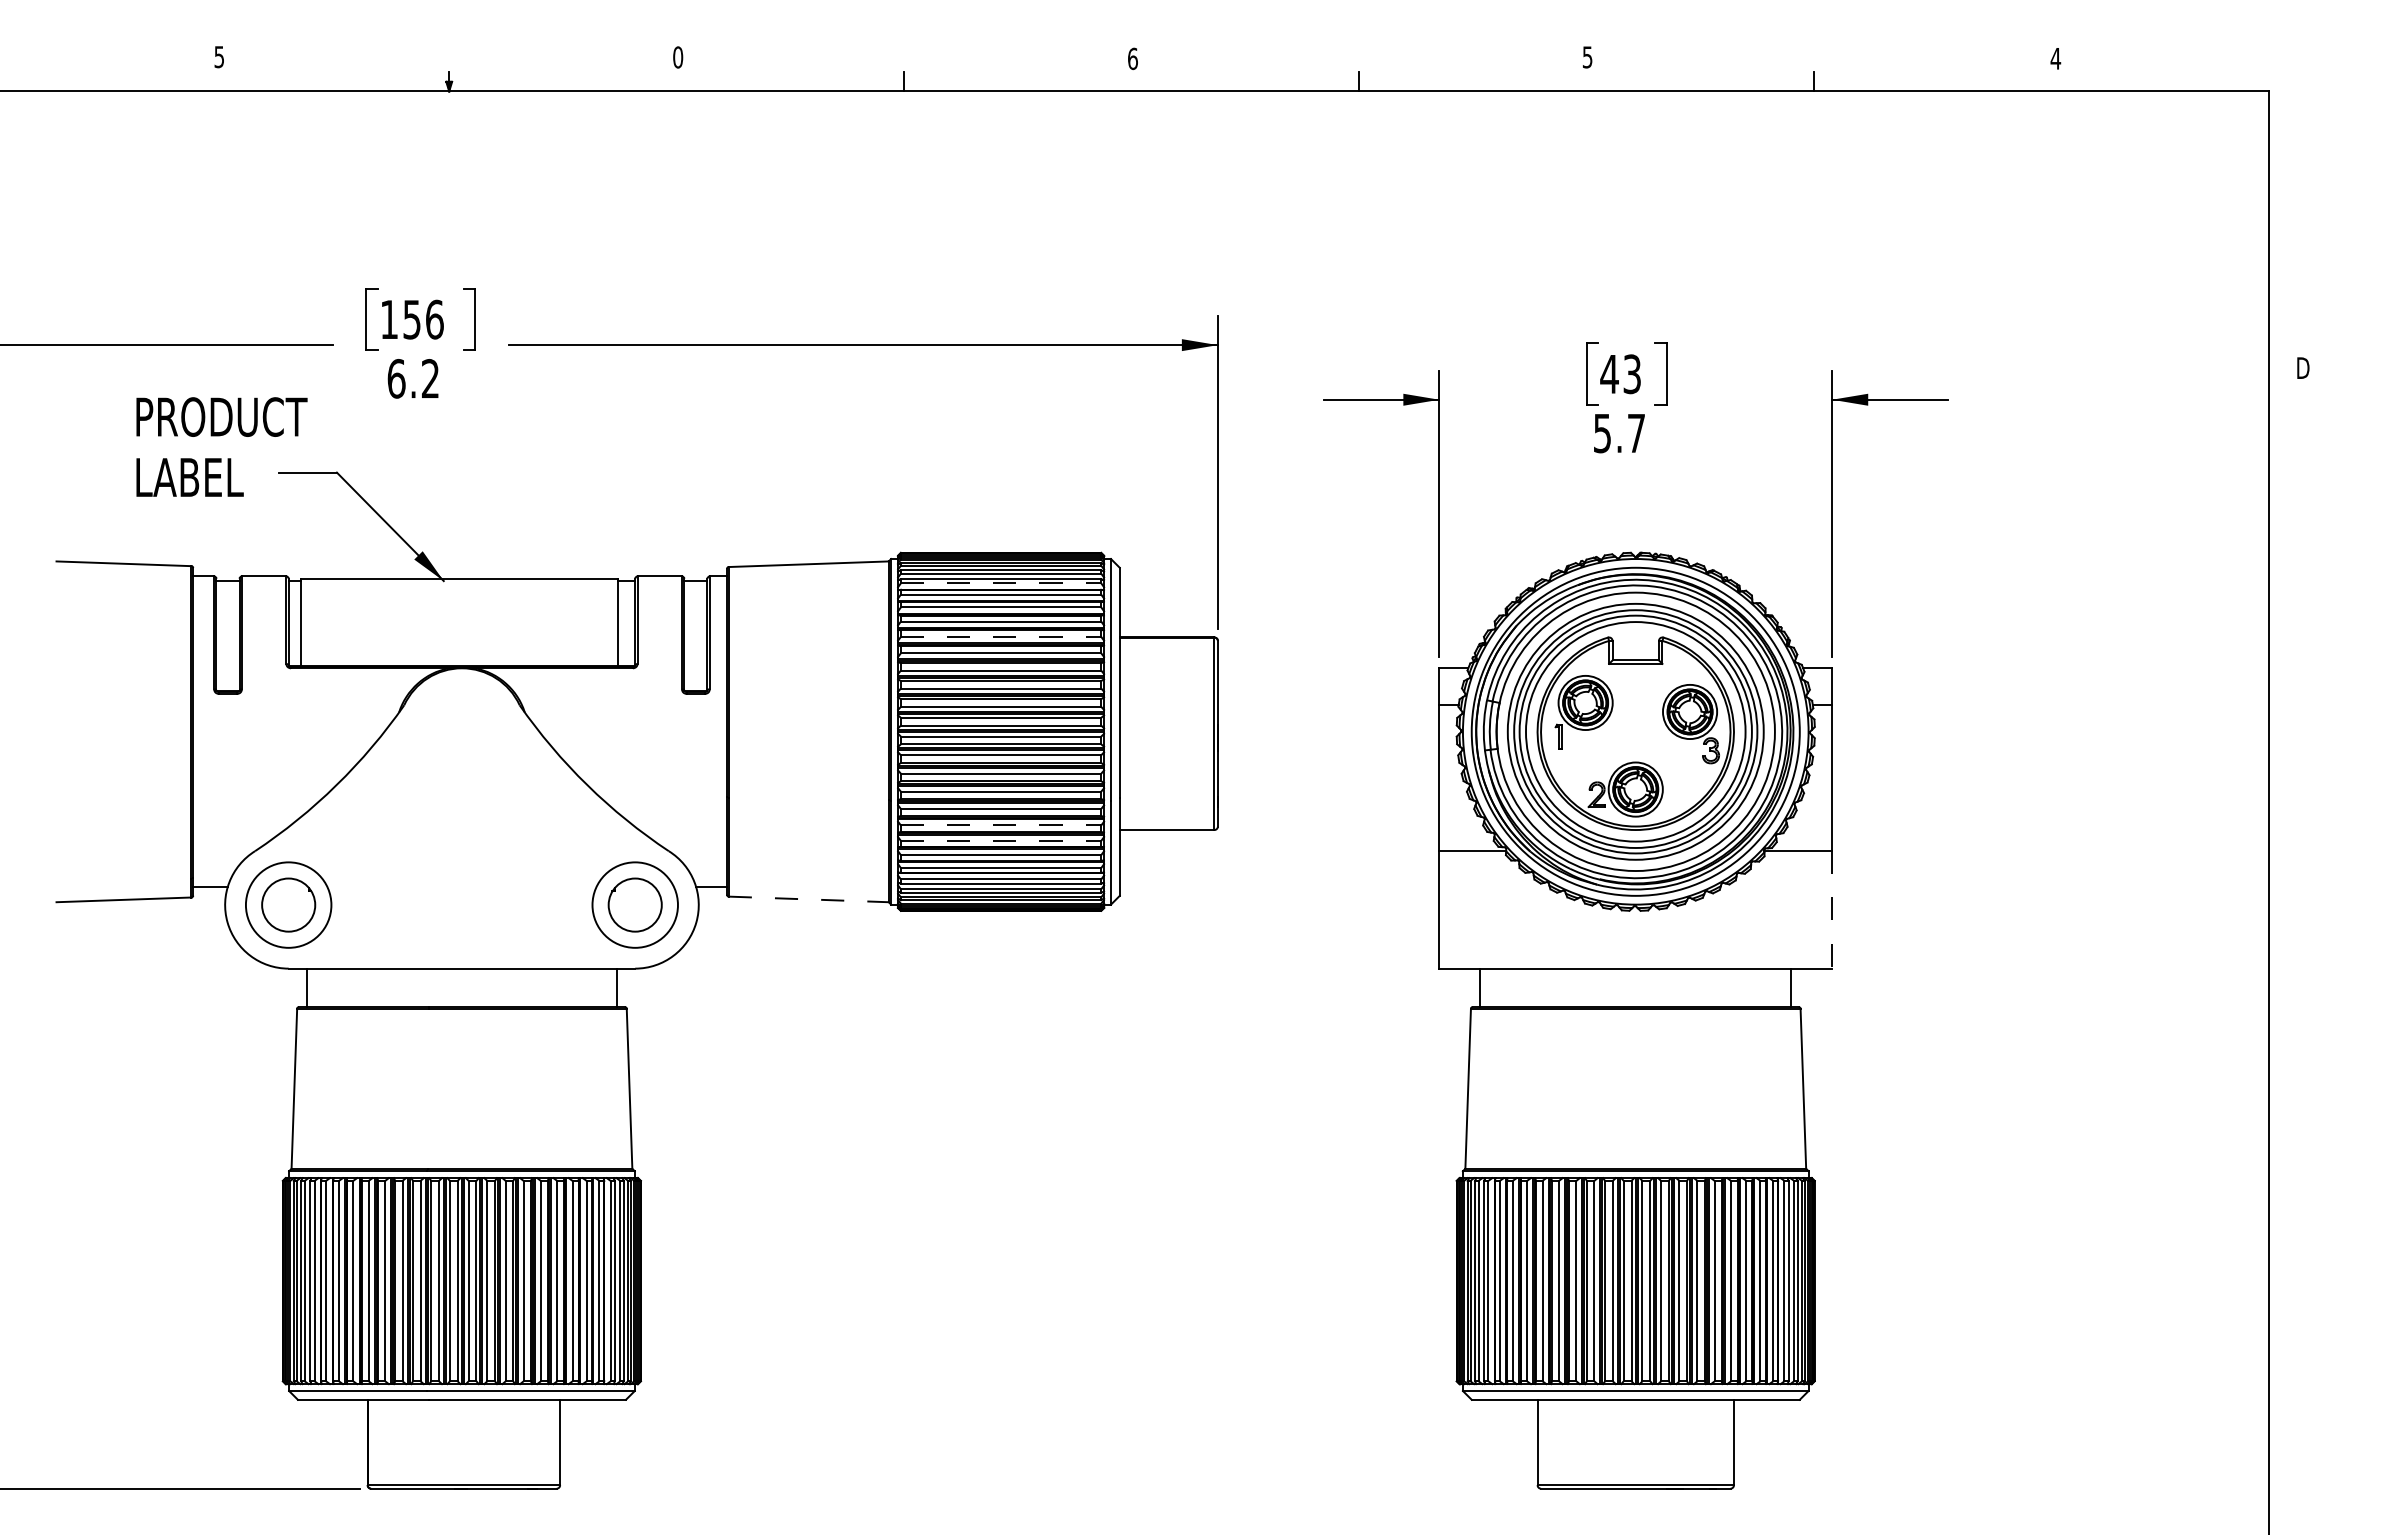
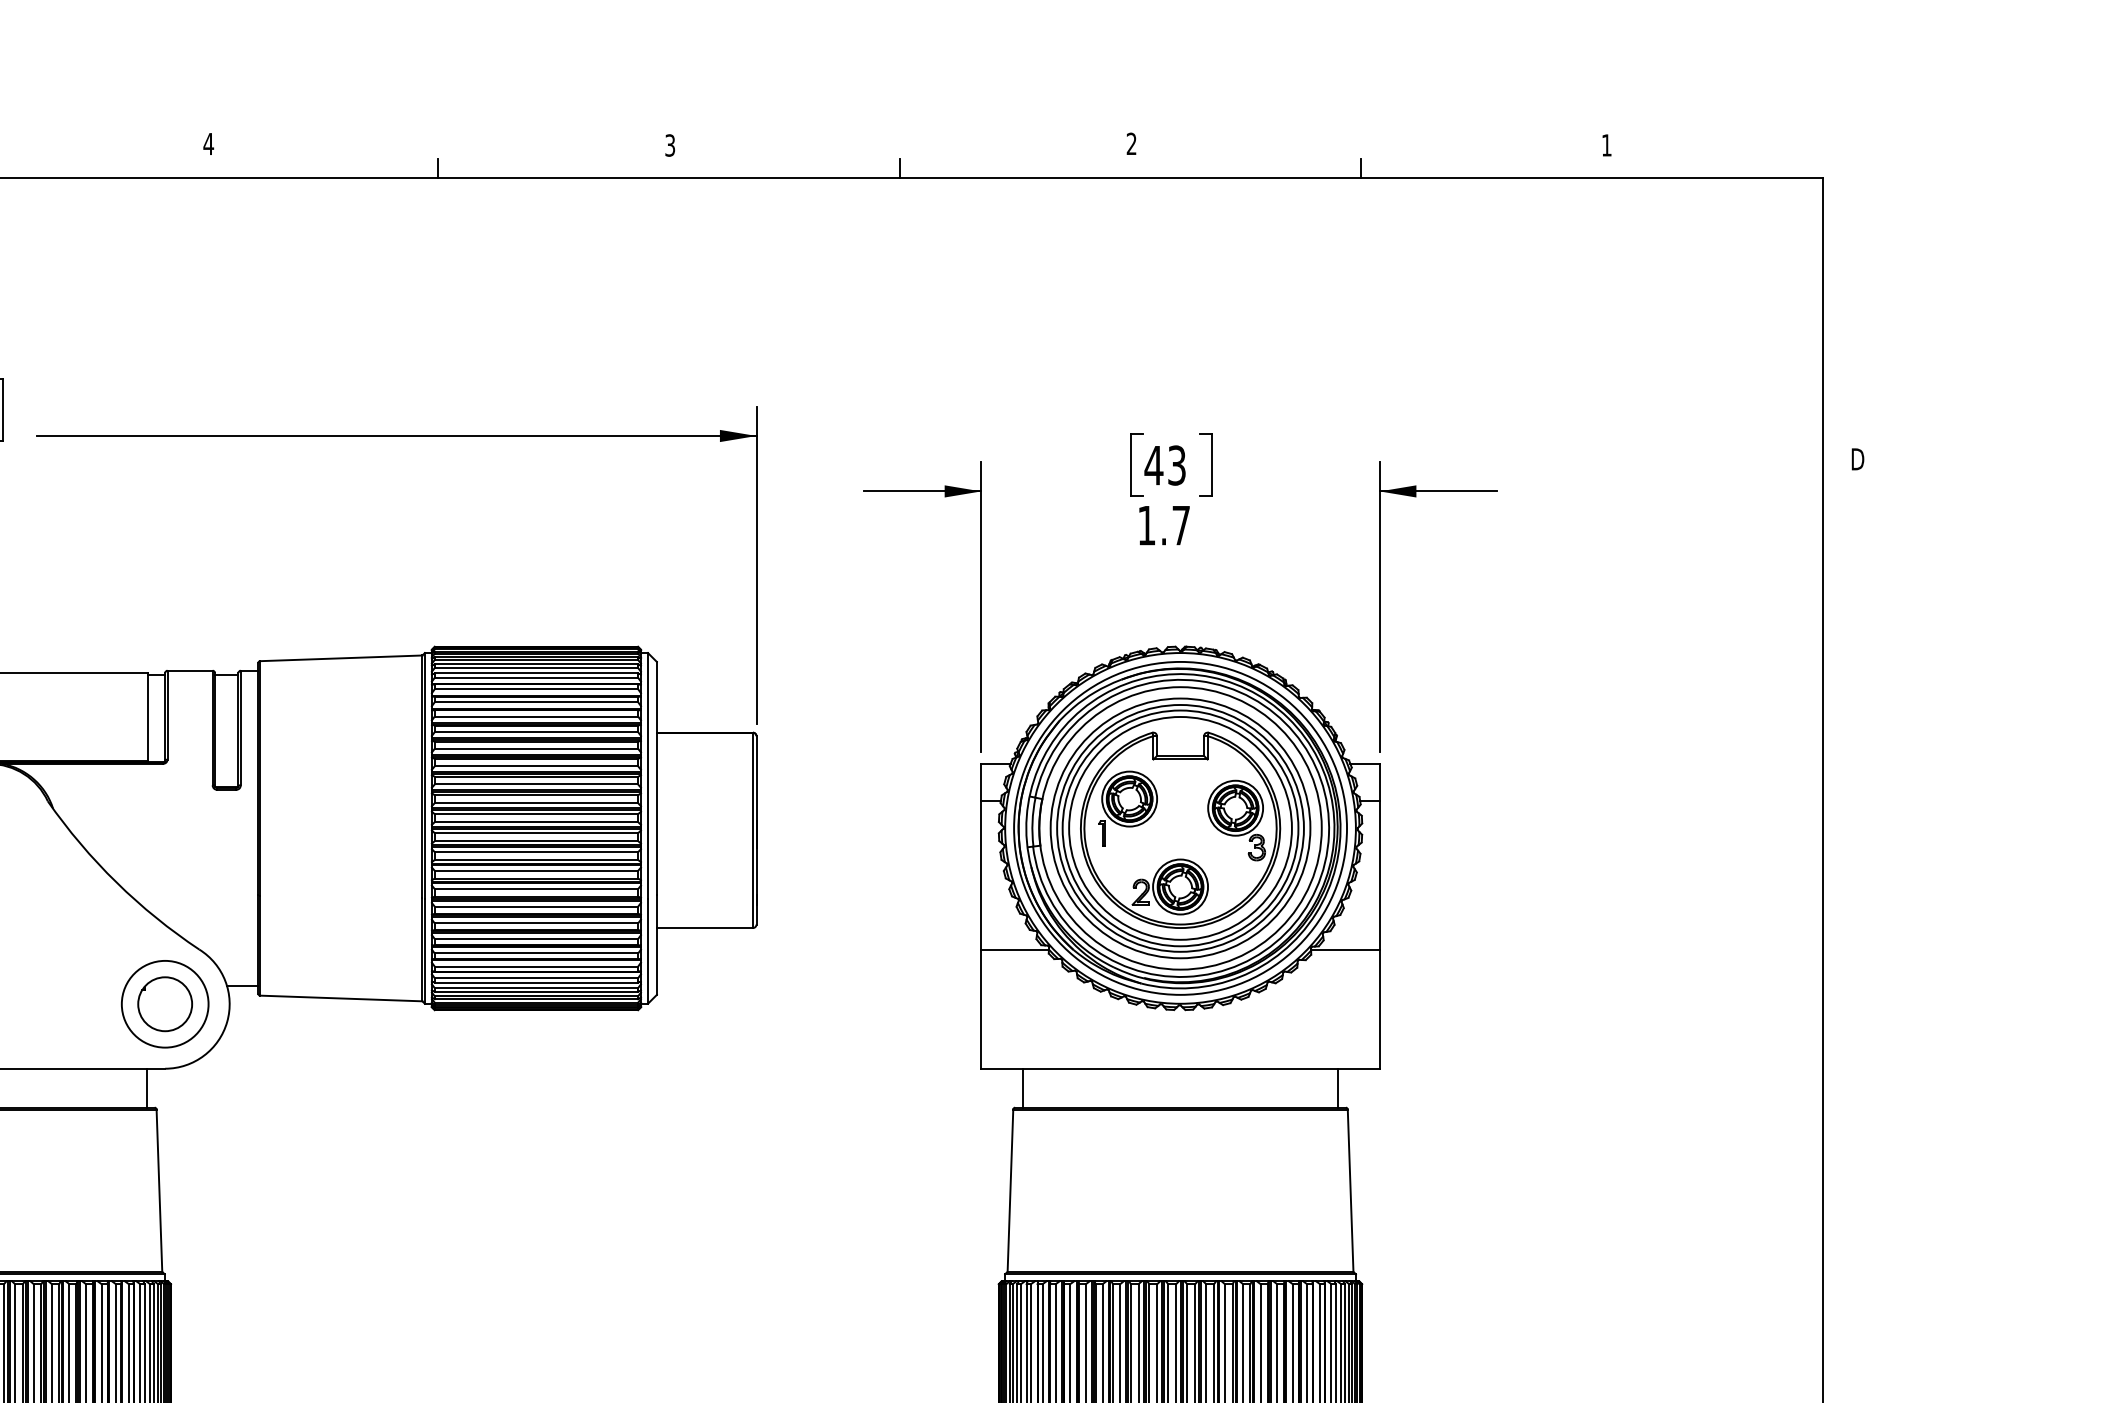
text: (677, 57) -> (208, 144), 0 -> 4
text: (1587, 57) -> (1131, 144), 5 -> 2
text: (1132, 58) -> (669, 145), 6 -> 3
text: (2055, 58) -> (1606, 145), 4 -> 1
text: (1602, 433) -> (1146, 525), 5.7 -> 1.7
line: (1001, 583) -> (536, 677), dashed -> solid
line: (1001, 636) -> (536, 731), dashed -> solid
line: (1001, 825) -> (536, 923), dashed -> solid
line: (1001, 840) -> (536, 938), dashed -> solid
line: (809, 899) -> (342, 998), dashed -> solid
line: (1832, 909) -> (1380, 1008), dashed -> solid

